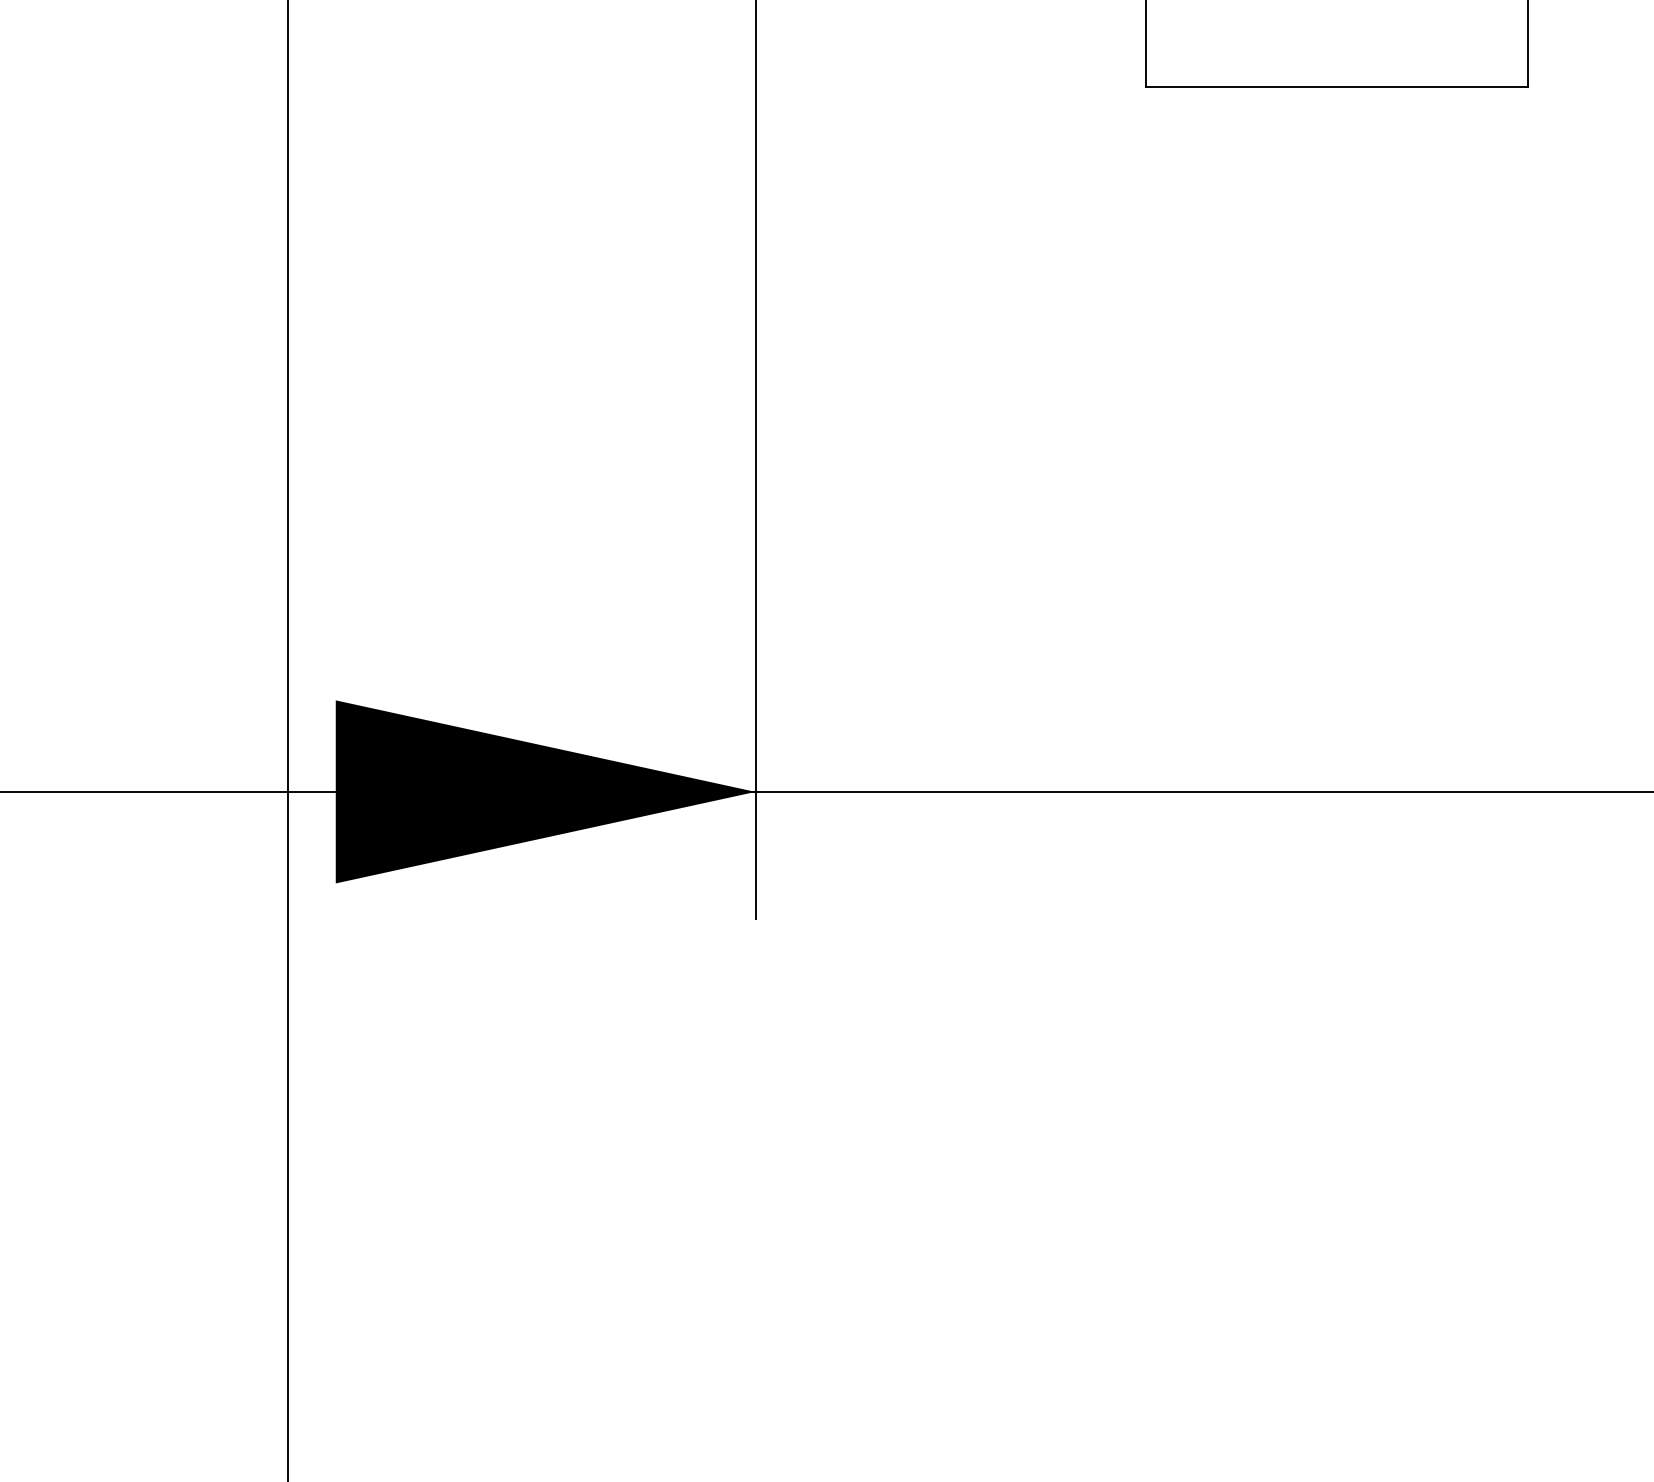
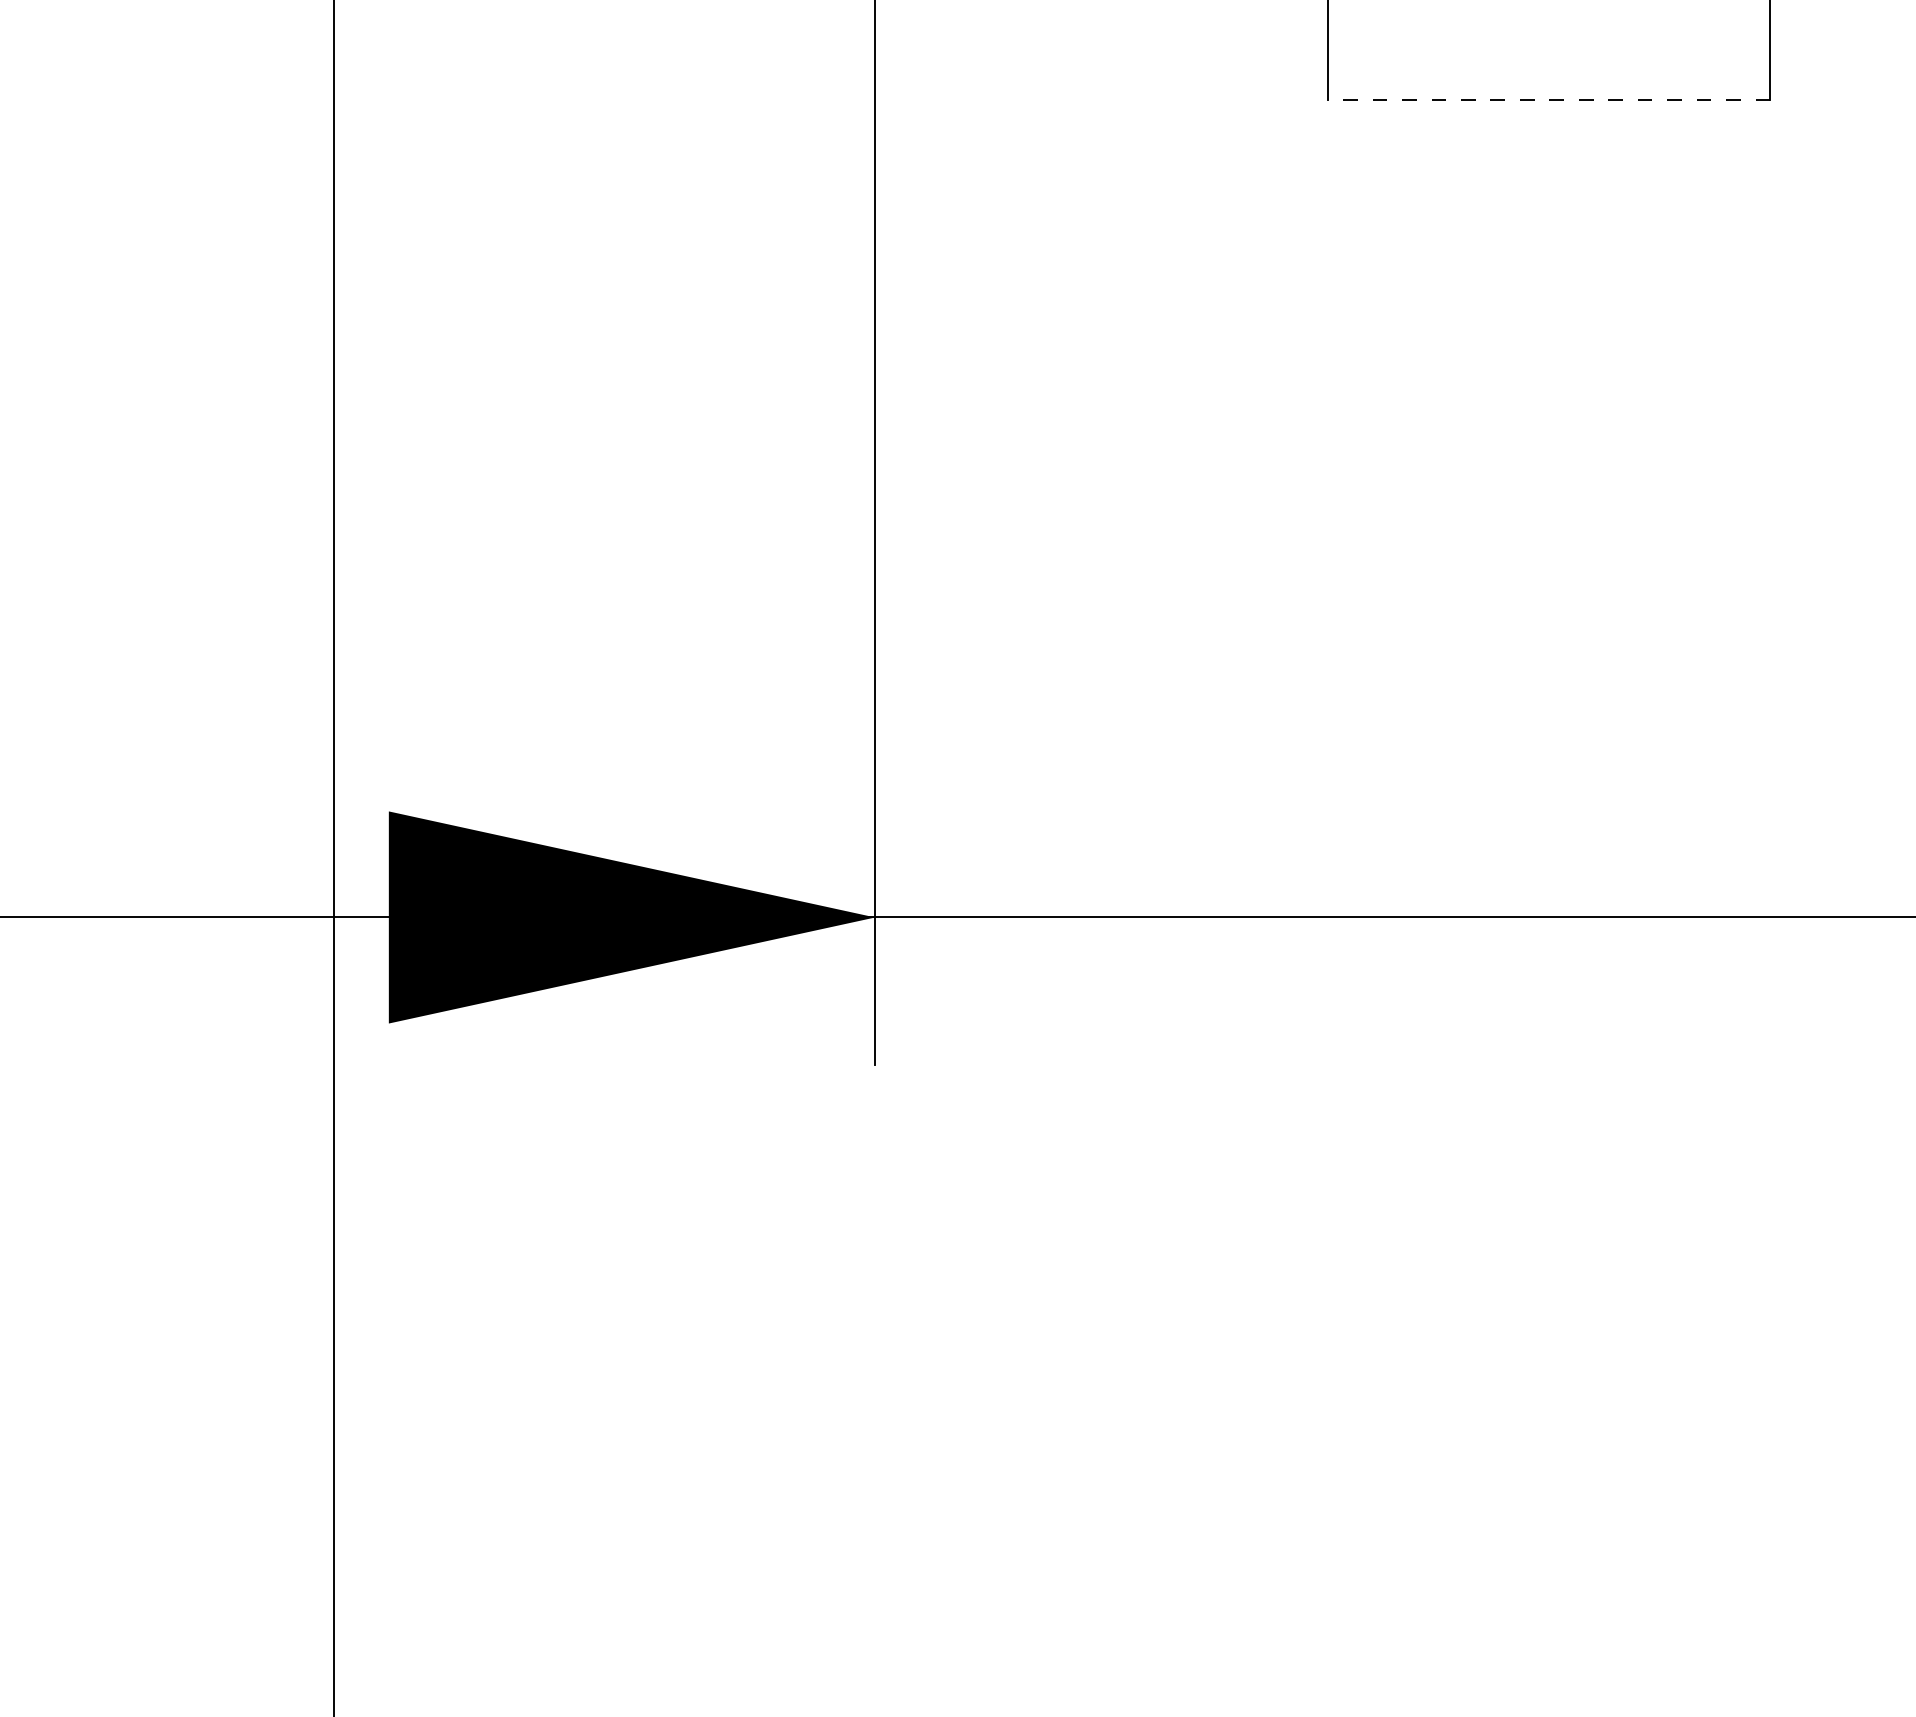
line: (1336, 86) -> (1548, 100), solid -> dashed

